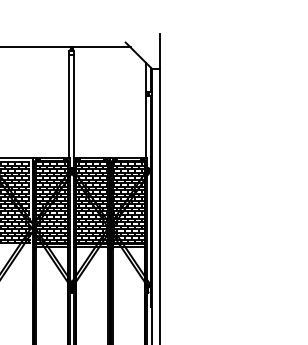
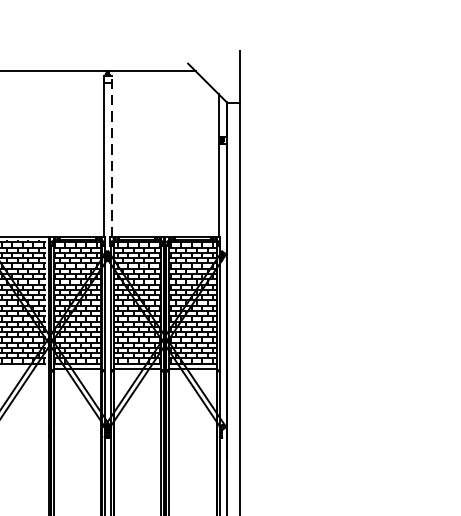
line: (74, 104) -> (111, 156), solid -> dashed

